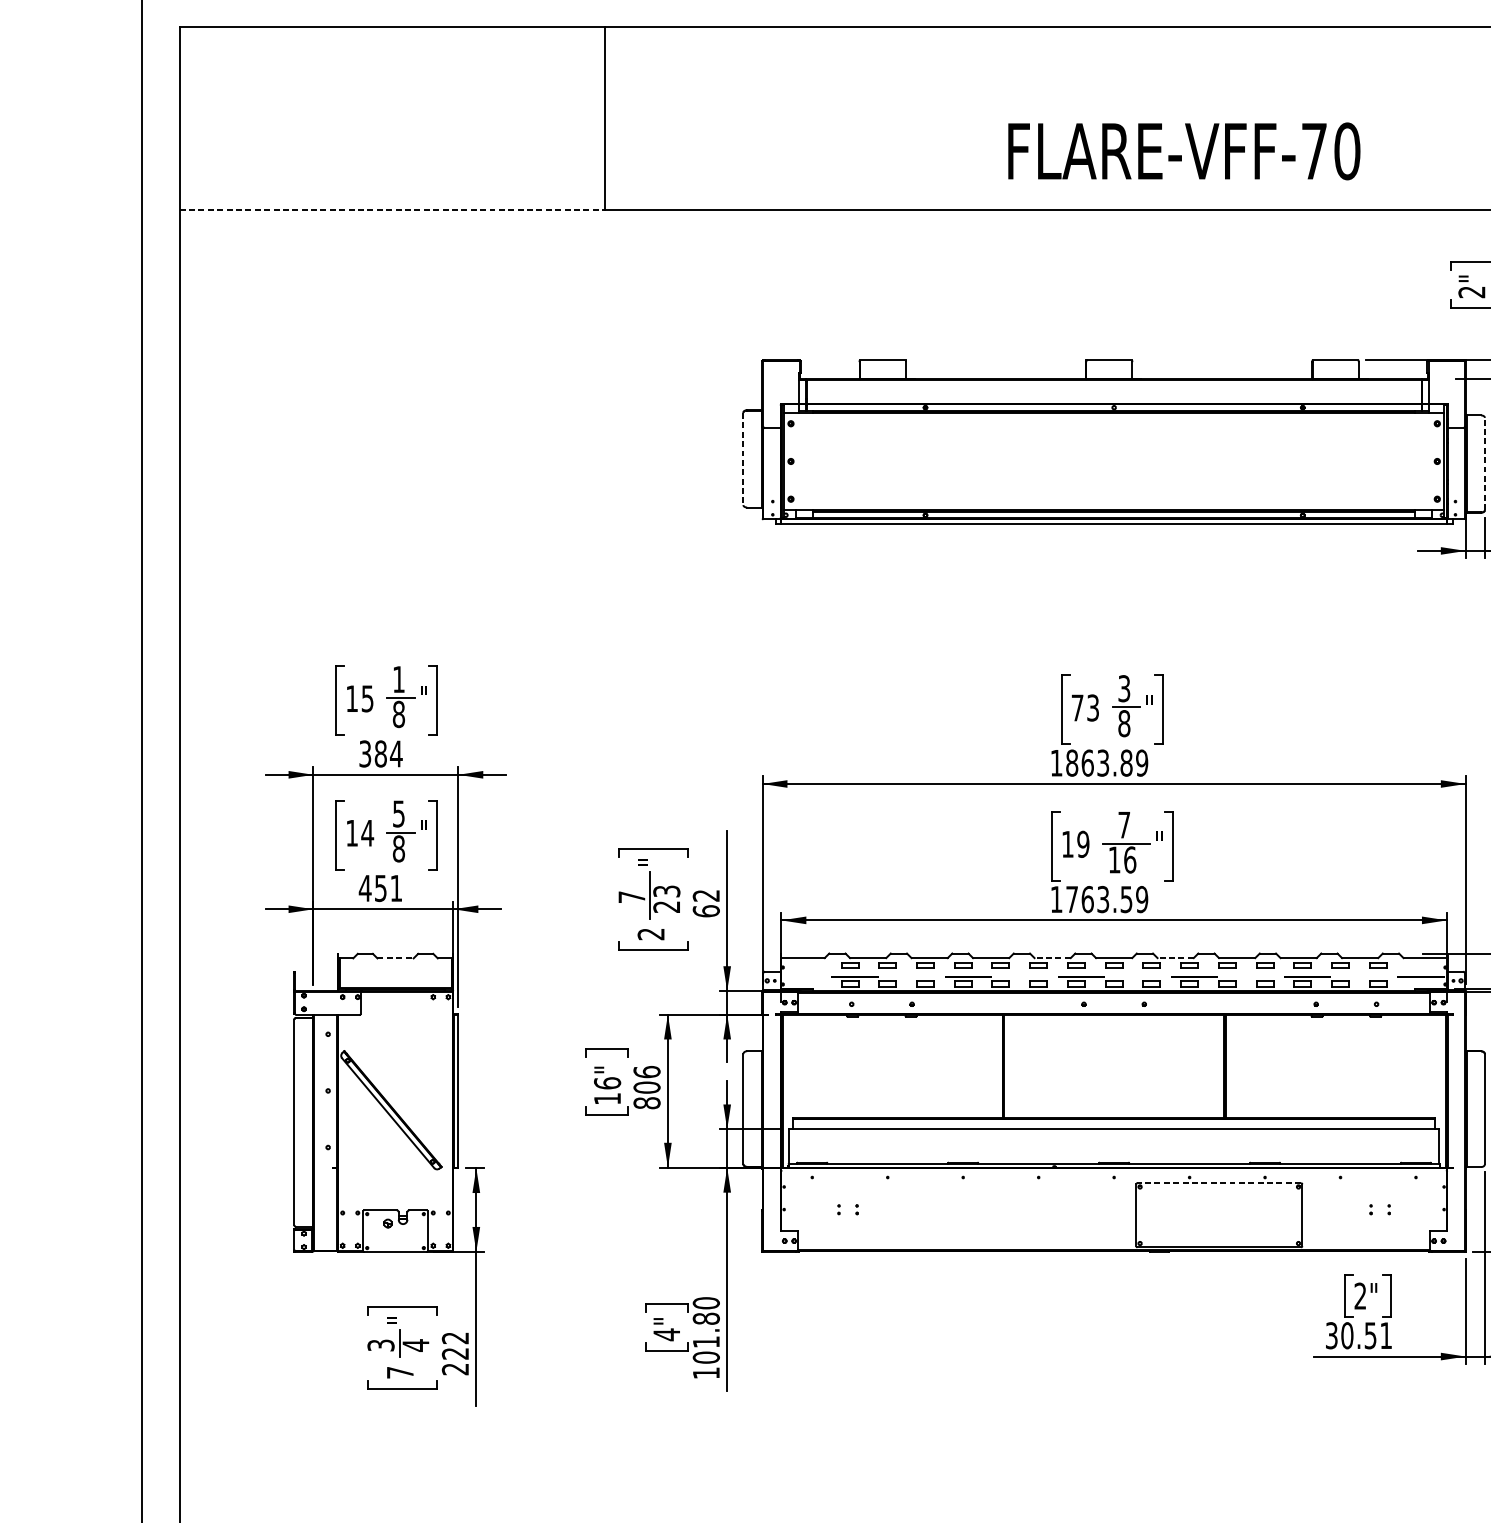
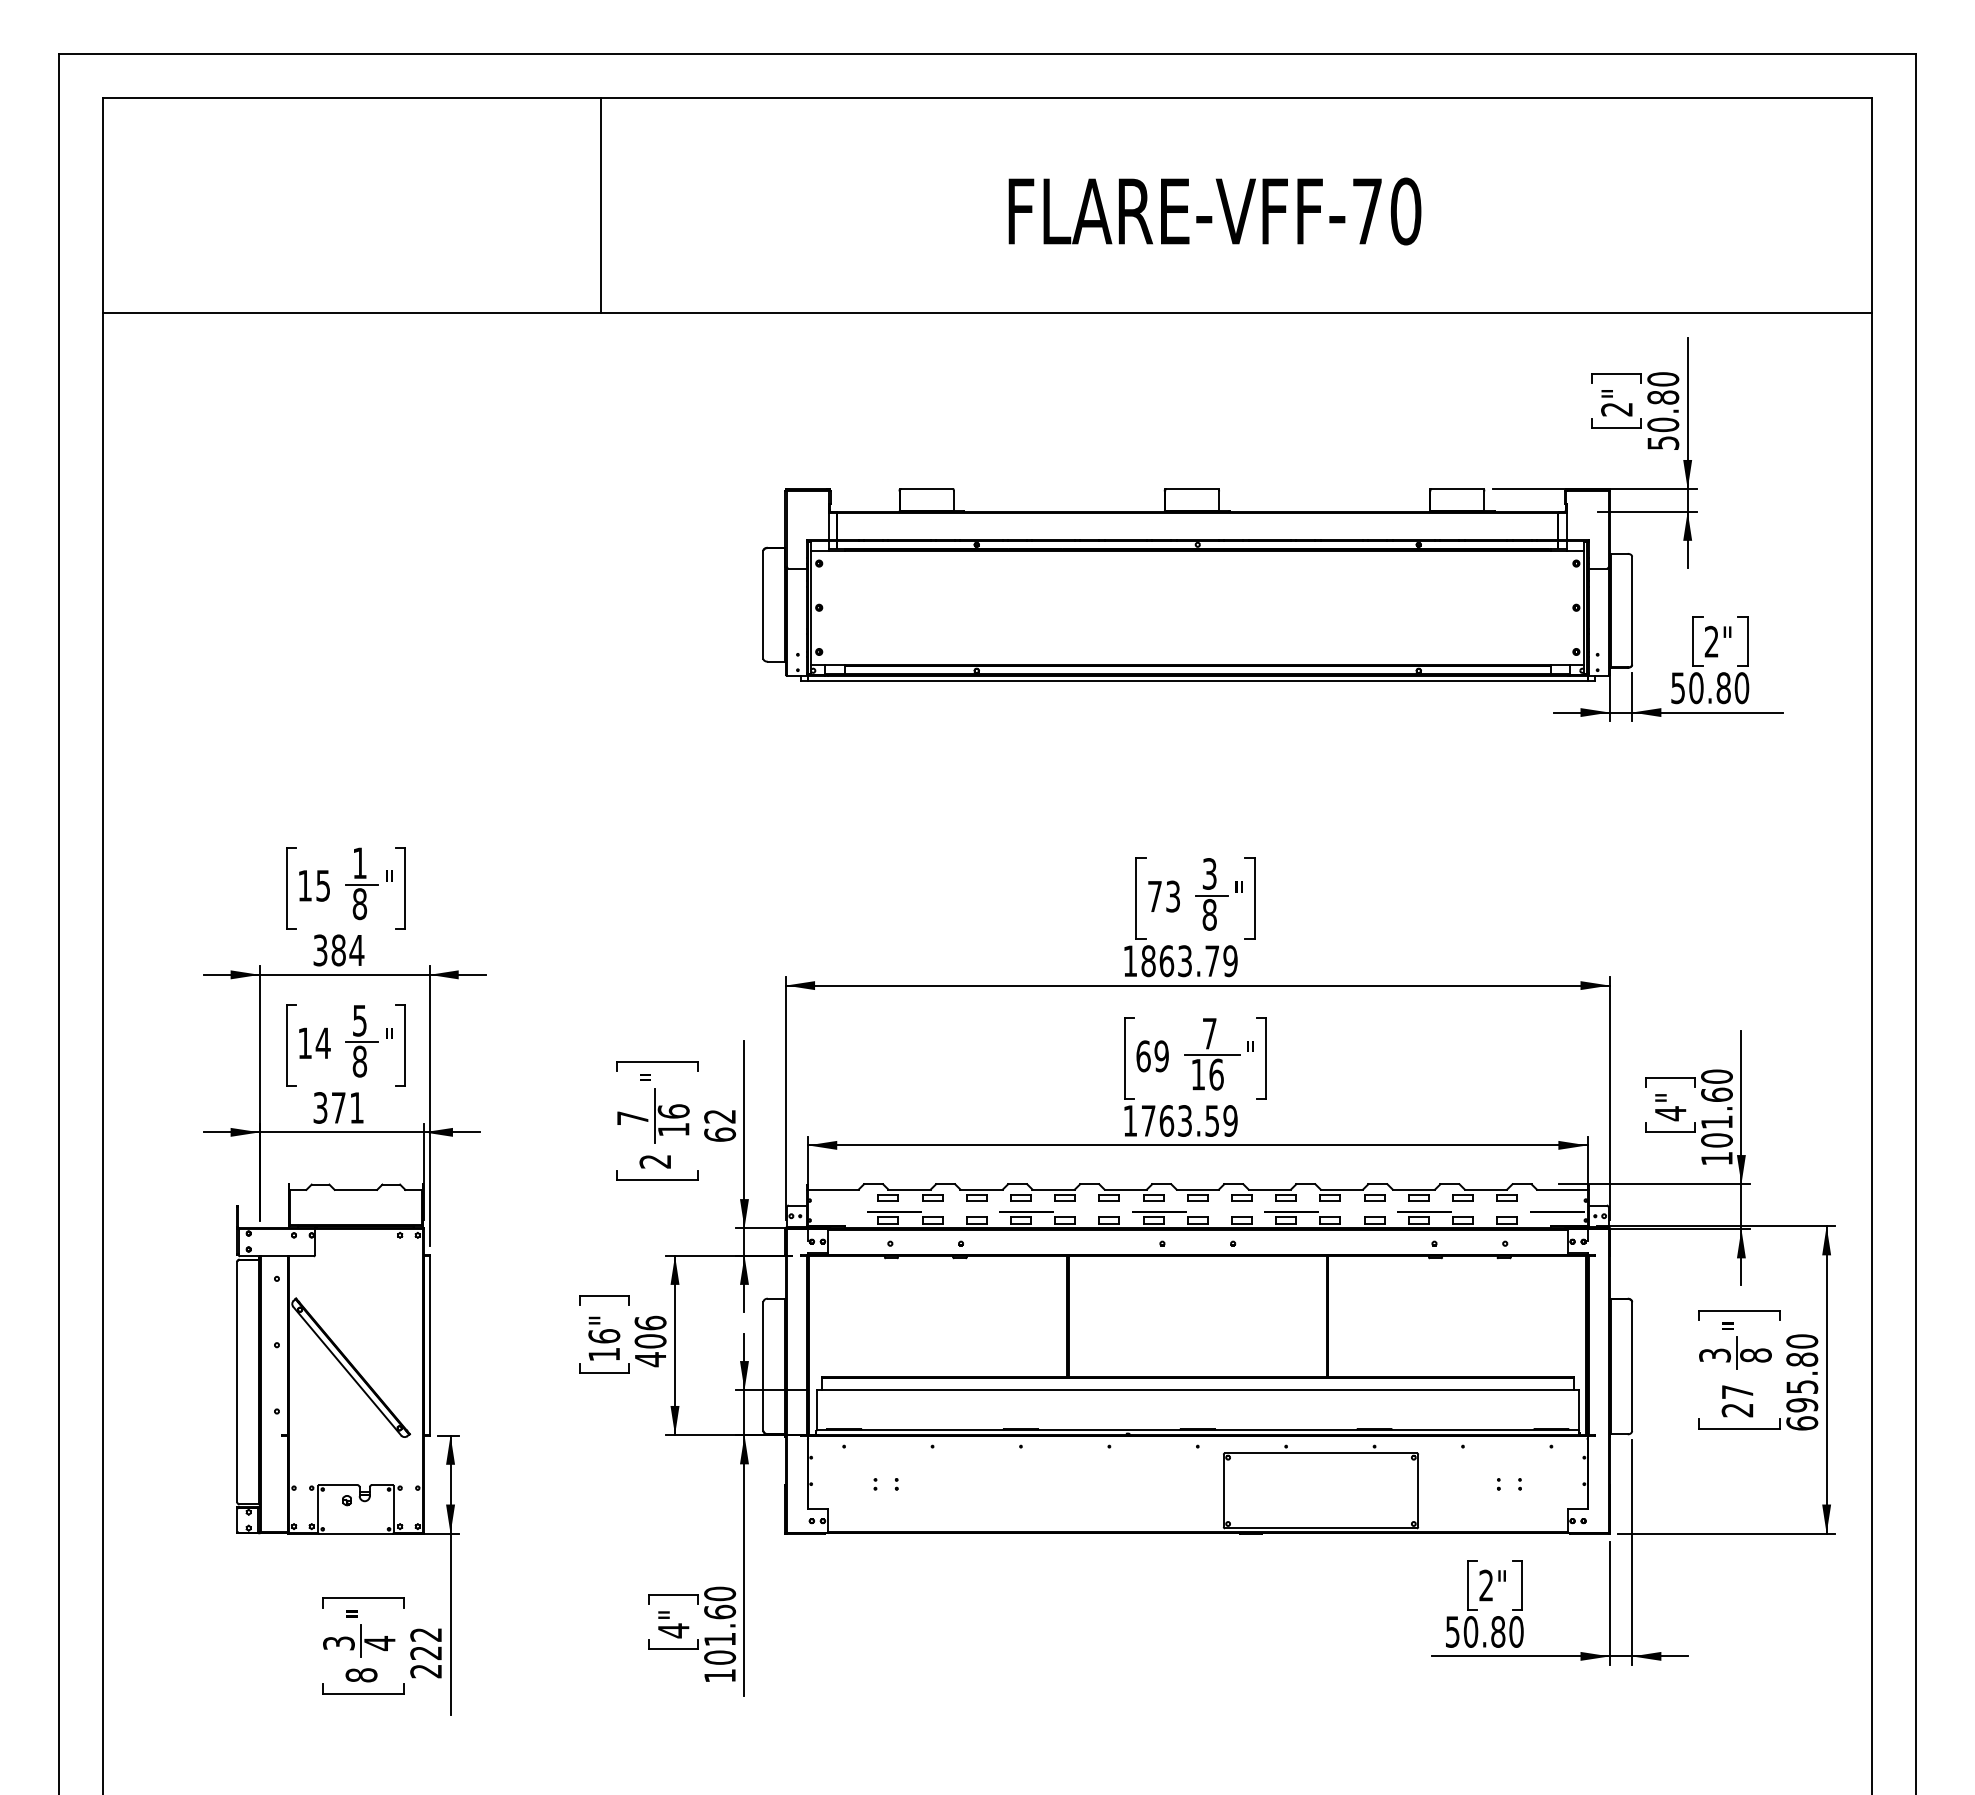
text: (1183, 151) -> (1214, 211), moved
line: (392, 209) -> (352, 312), dashed -> solid
line: (743, 458) -> (763, 604), dashed -> solid
line: (1485, 463) -> (1632, 610), dashed -> solid
text: (1126, 763) -> (1212, 961), 1863.89 -> 1863.79
text: (1067, 844) -> (1143, 1056), 19 -> 69
text: (372, 888) -> (328, 1107), 451 -> 371
text: (666, 899) -> (673, 1120), 23 -> 16
line: (396, 958) -> (356, 1189), dashed -> solid
line: (1052, 958) -> (1125, 1189), dashed -> solid
line: (1175, 958) -> (1269, 1189), dashed -> solid
text: (646, 1103) -> (650, 1359), 806 -> 406
line: (1218, 1183) -> (1320, 1453), dashed -> solid
text: (705, 1318) -> (719, 1611), 101.80 -> 101.60
text: (1358, 1335) -> (1484, 1631), 30.51 -> 50.80
text: (400, 1372) -> (361, 1675), 7 -> 8

